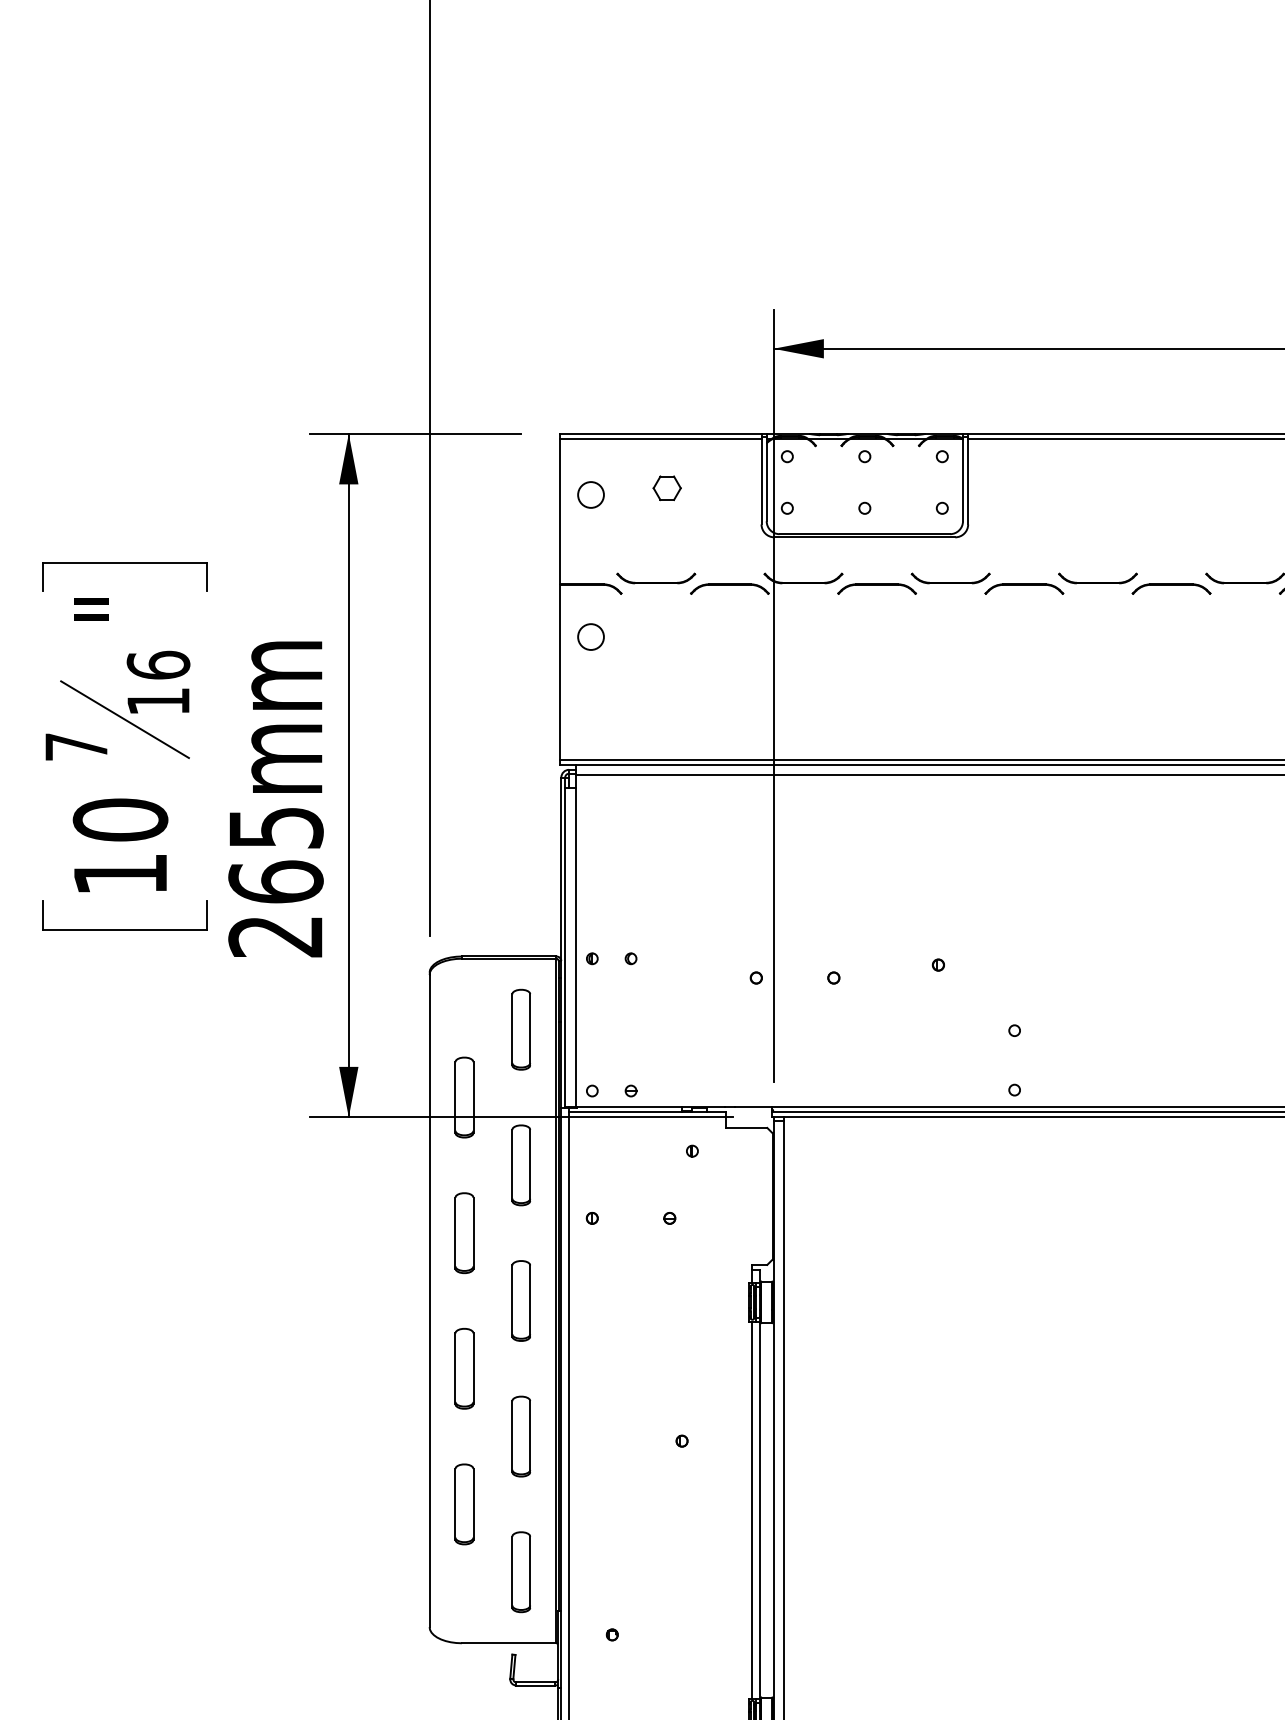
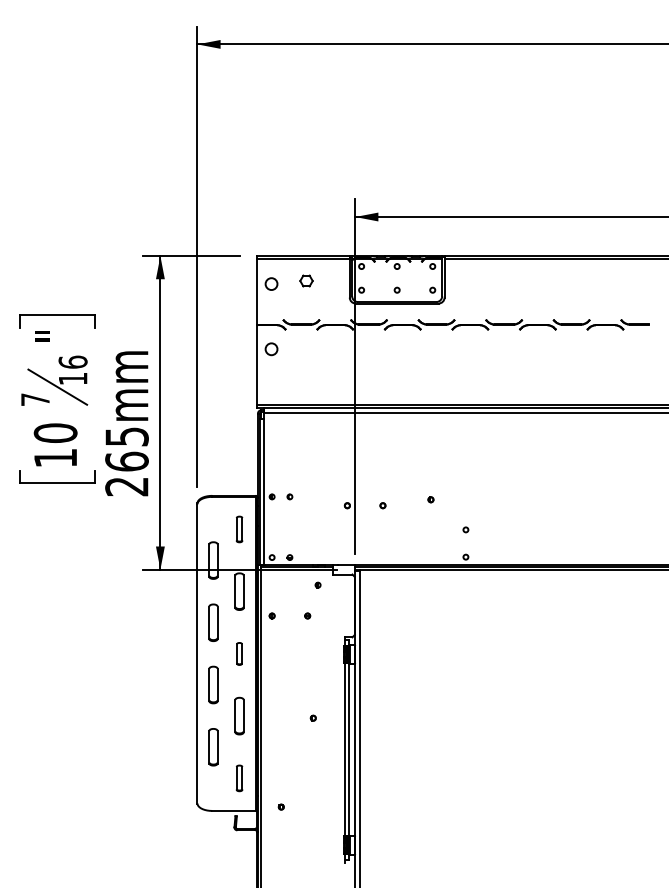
part: (521, 1029) -> (239, 529), size x0.7
part: (521, 1300) -> (239, 653), size x0.6
part: (521, 1572) -> (239, 778), size x0.7

